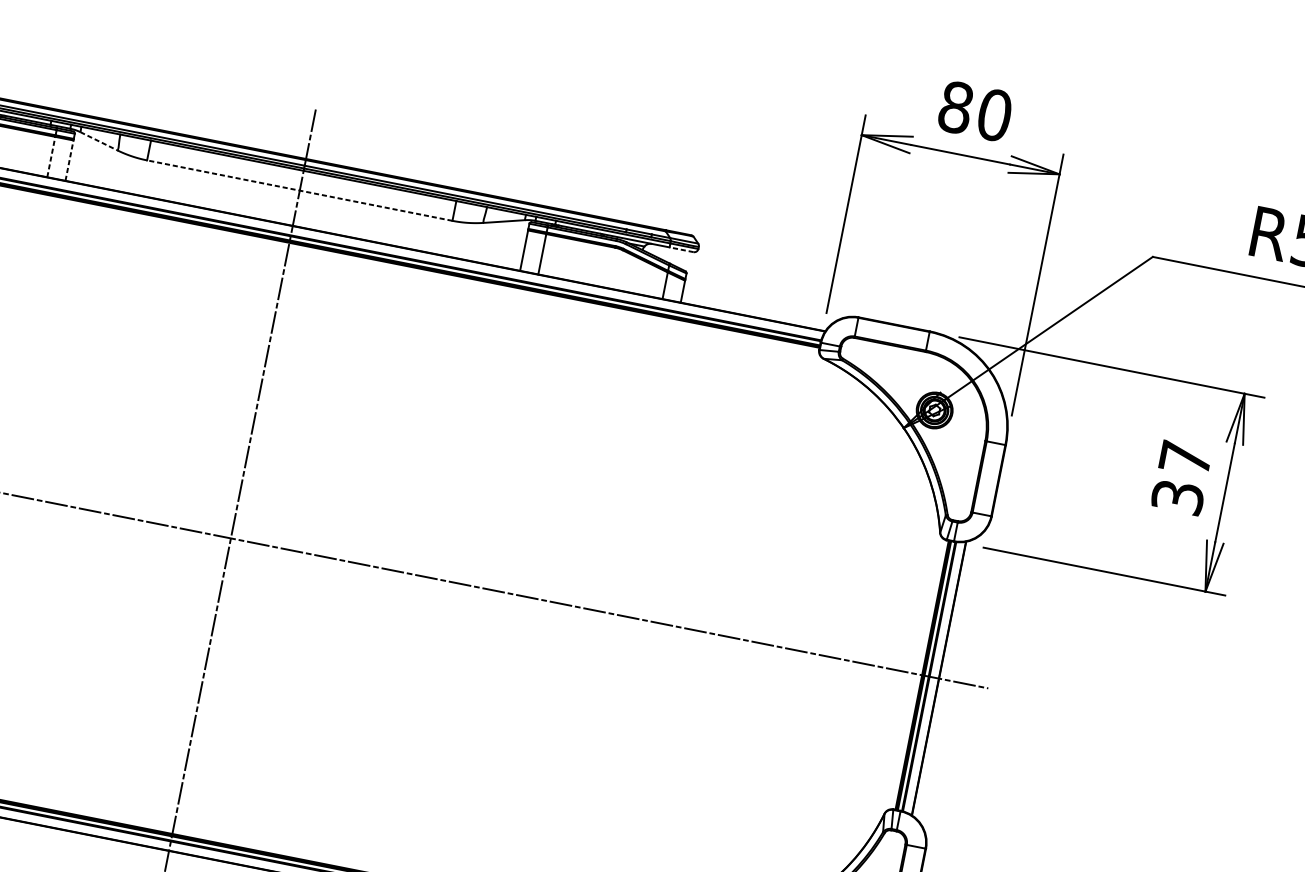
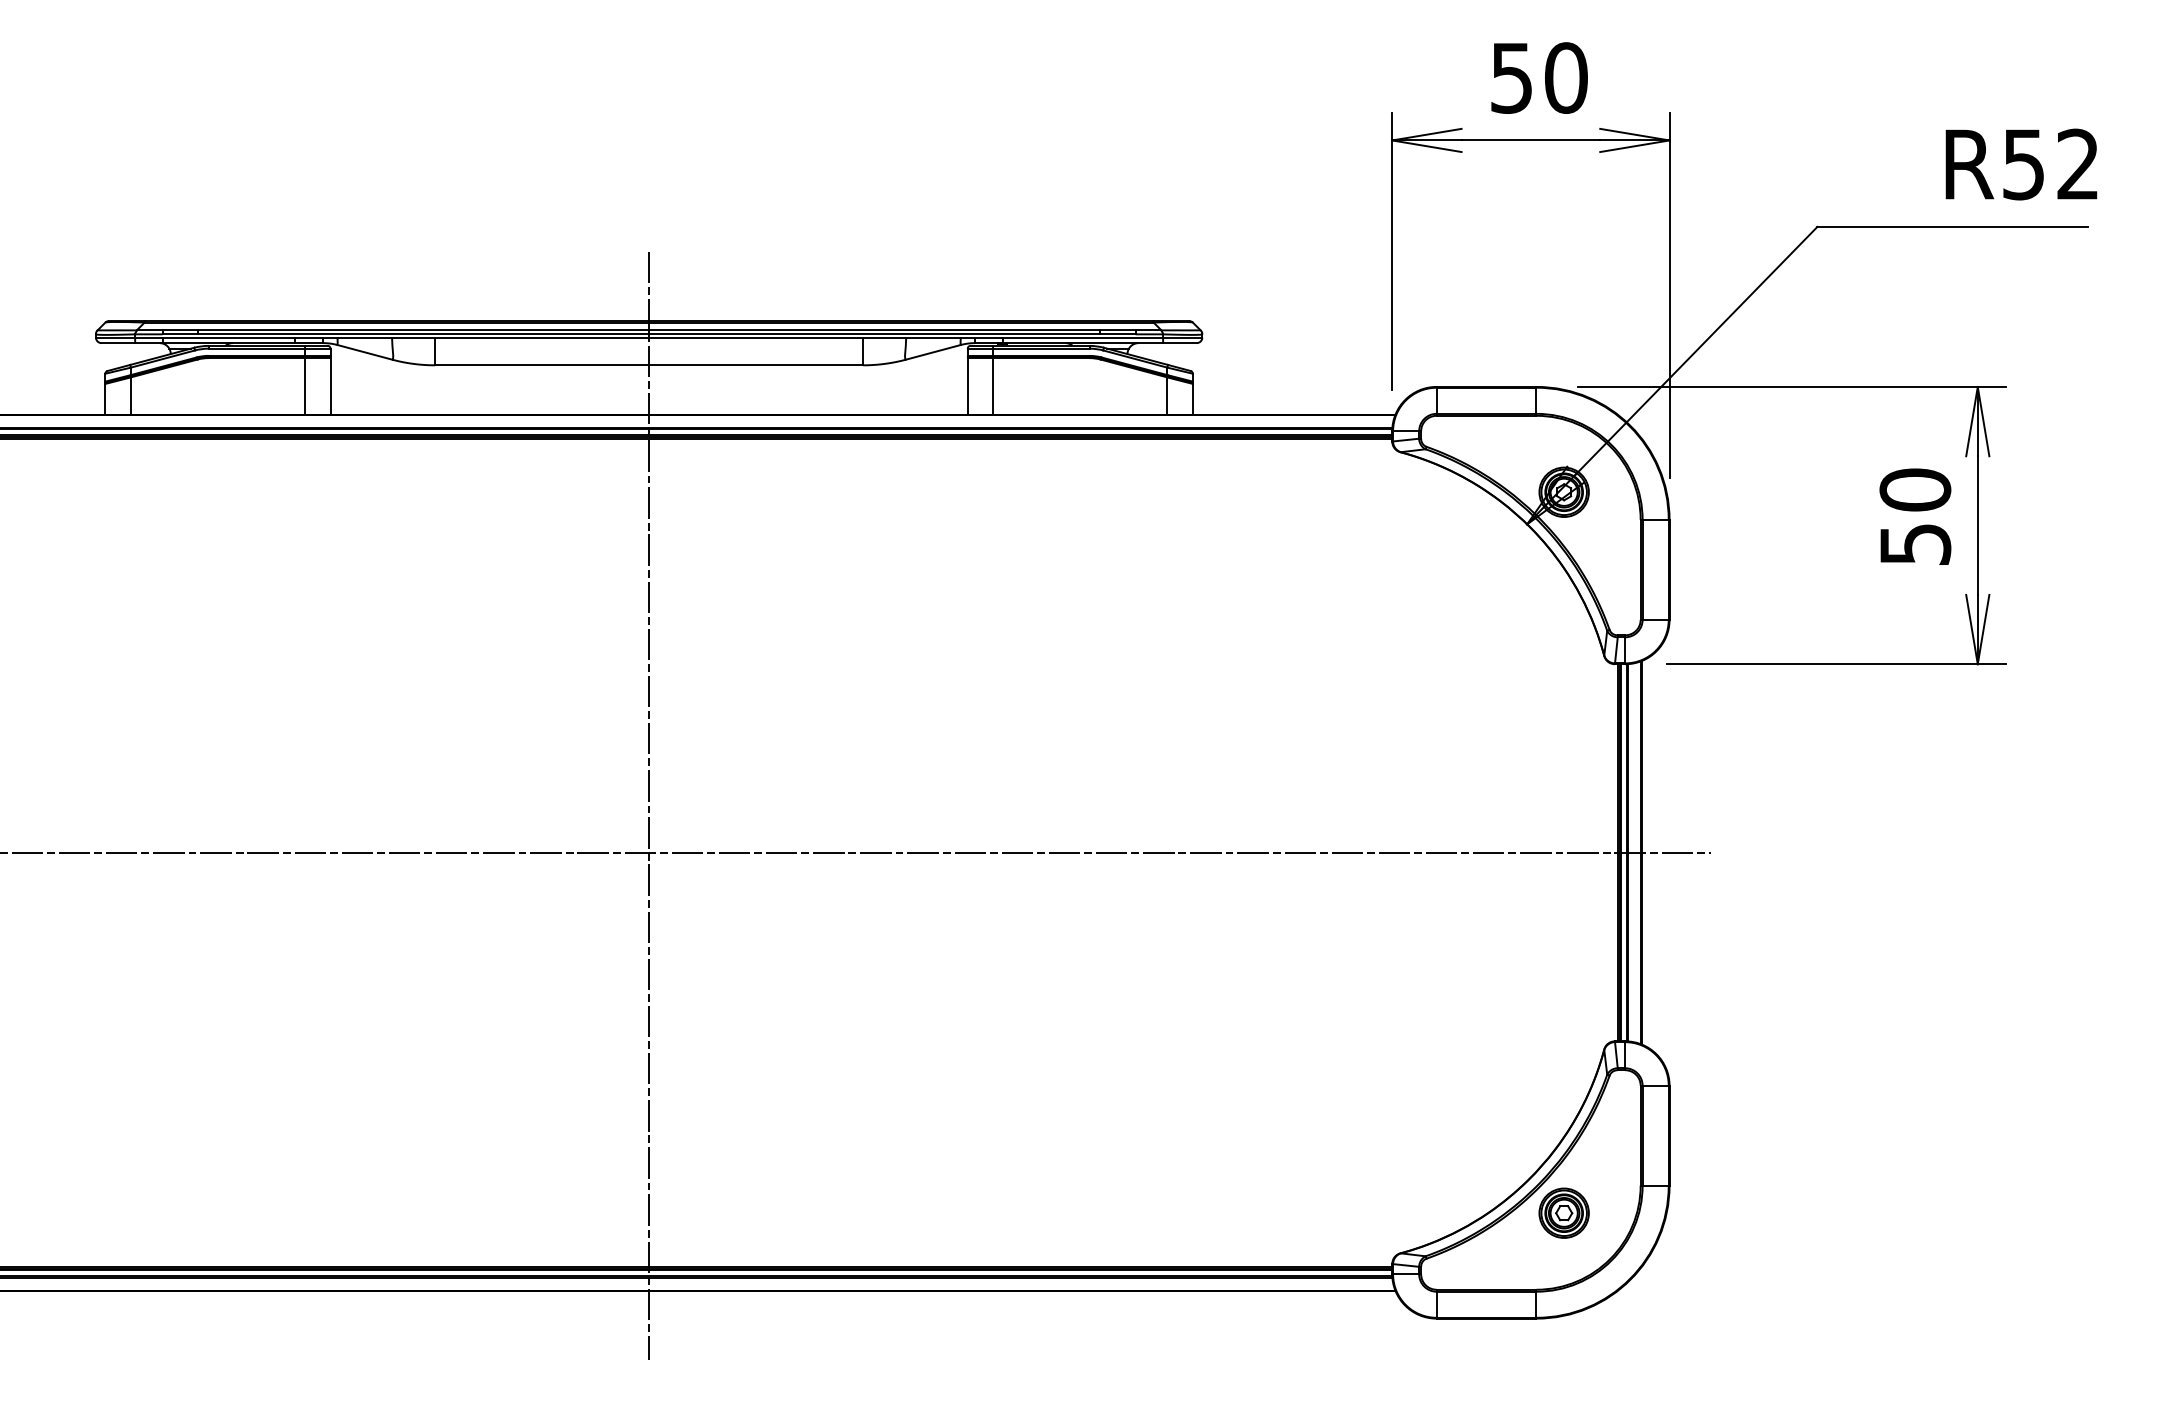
text: (955, 107) -> (1511, 77), 80 -> 50
line: (99, 141) -> (365, 352), dashed -> solid
line: (51, 156) -> (305, 385), dashed -> solid
line: (69, 160) -> (330, 385), dashed -> solid
line: (300, 190) -> (649, 365), dashed -> solid
line: (681, 249) -> (1179, 343), dashed -> solid
text: (1181, 477) -> (1915, 516), 37 -> 50

